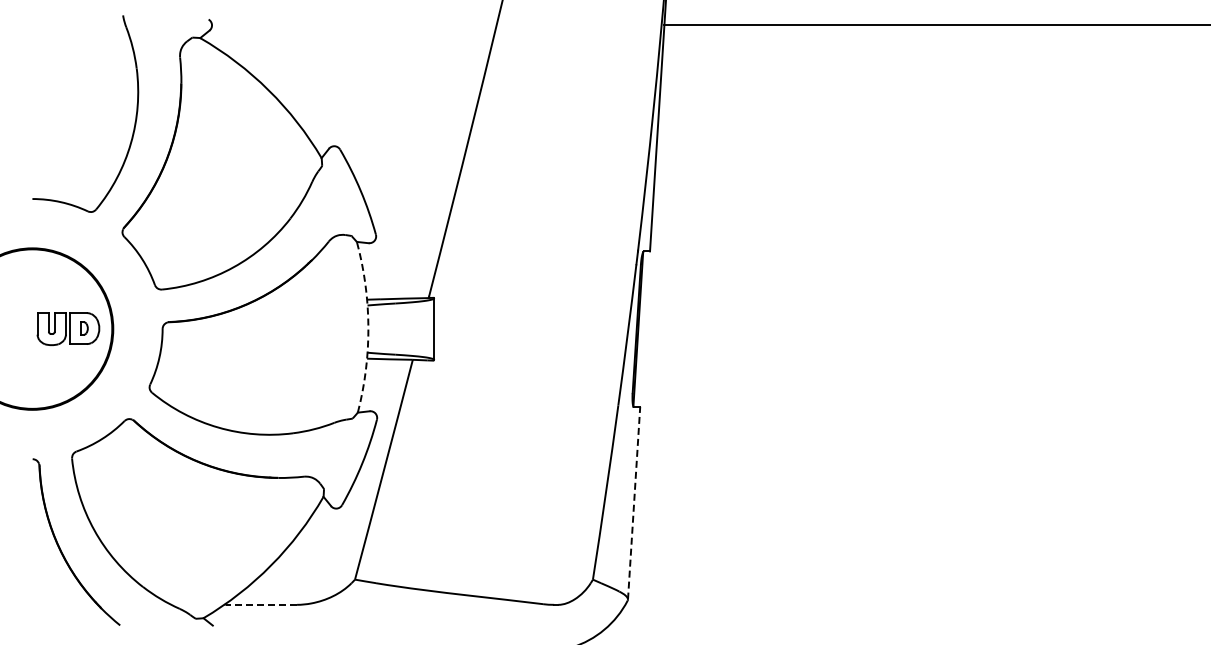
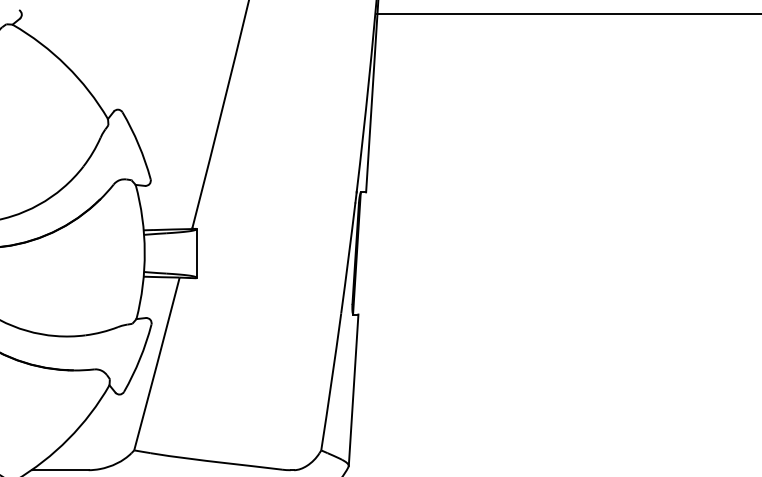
arc: (368, 327) -> (144, 252), dashed -> solid
line: (634, 503) -> (353, 390), dashed -> solid
line: (261, 604) -> (60, 469), dashed -> solid

